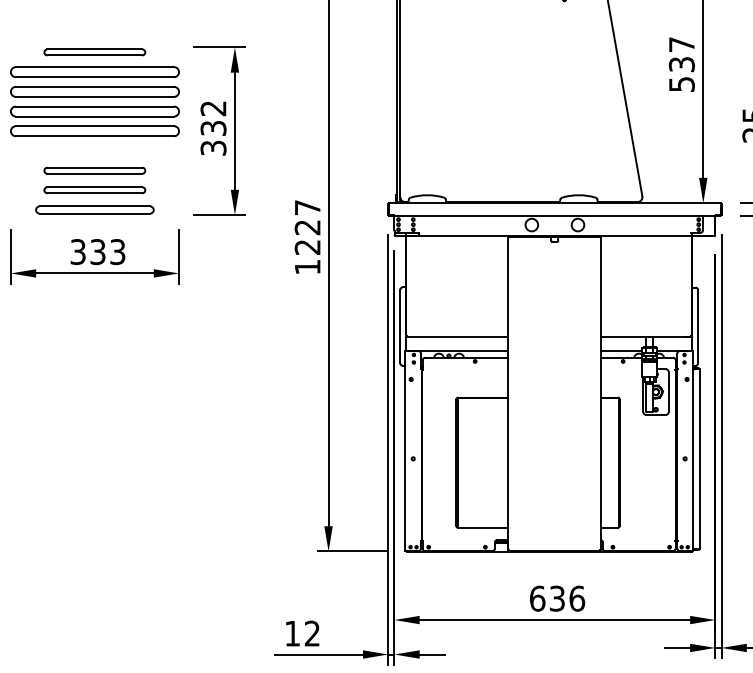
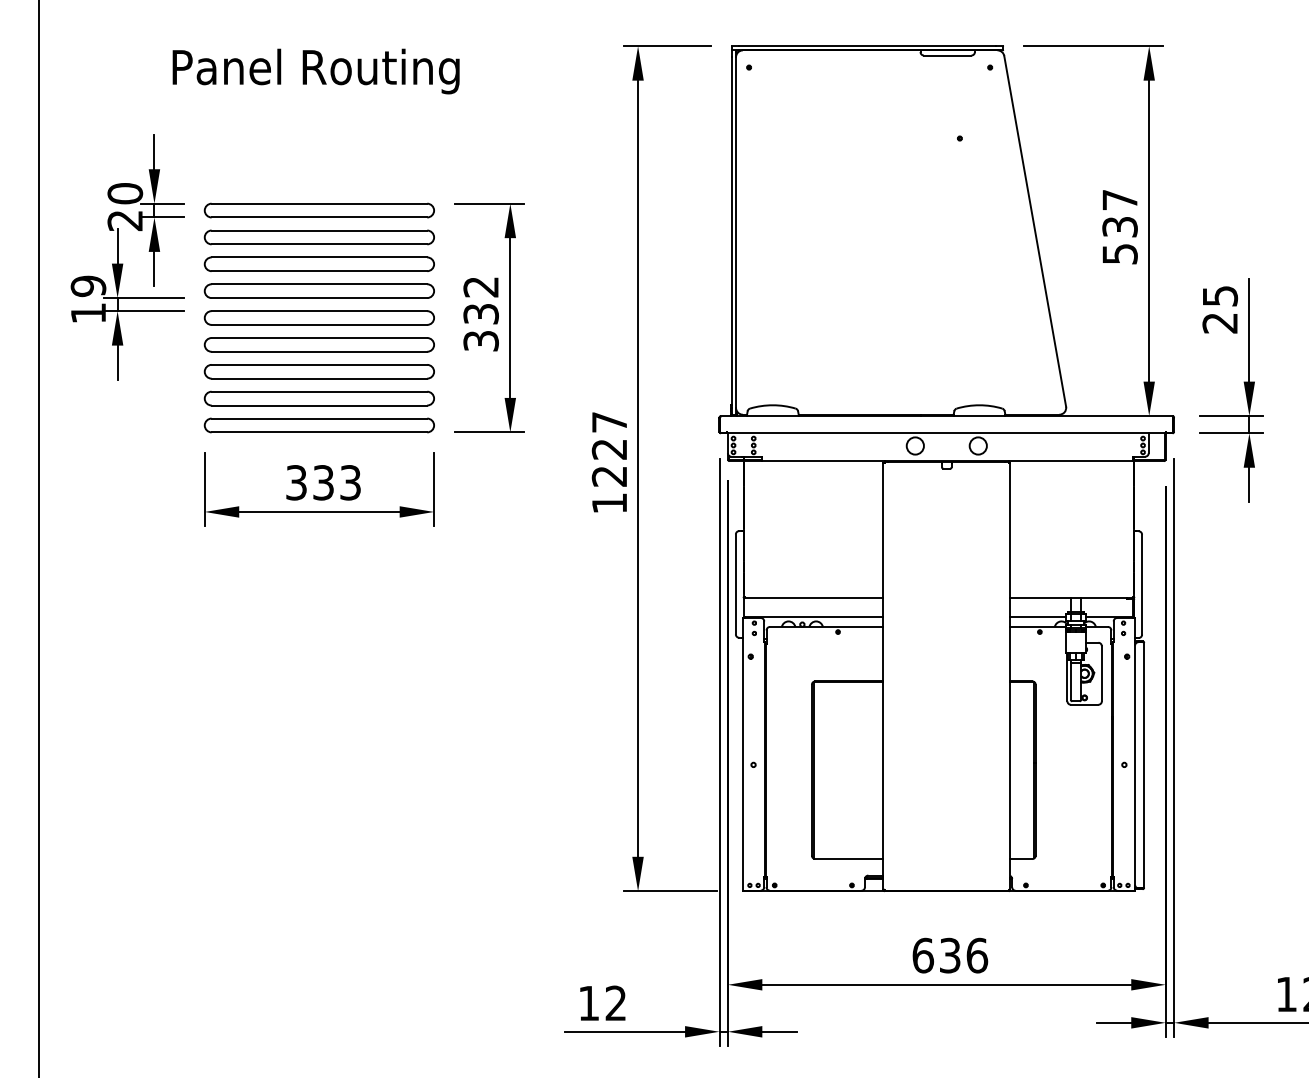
part: (94, 52) -> (318, 210), size x1.67
part: (94, 150) -> (318, 344), added
part: (94, 170) -> (318, 371), size x1.67
part: (94, 190) -> (318, 398), size x1.67
part: (94, 210) -> (318, 425), size x1.43

